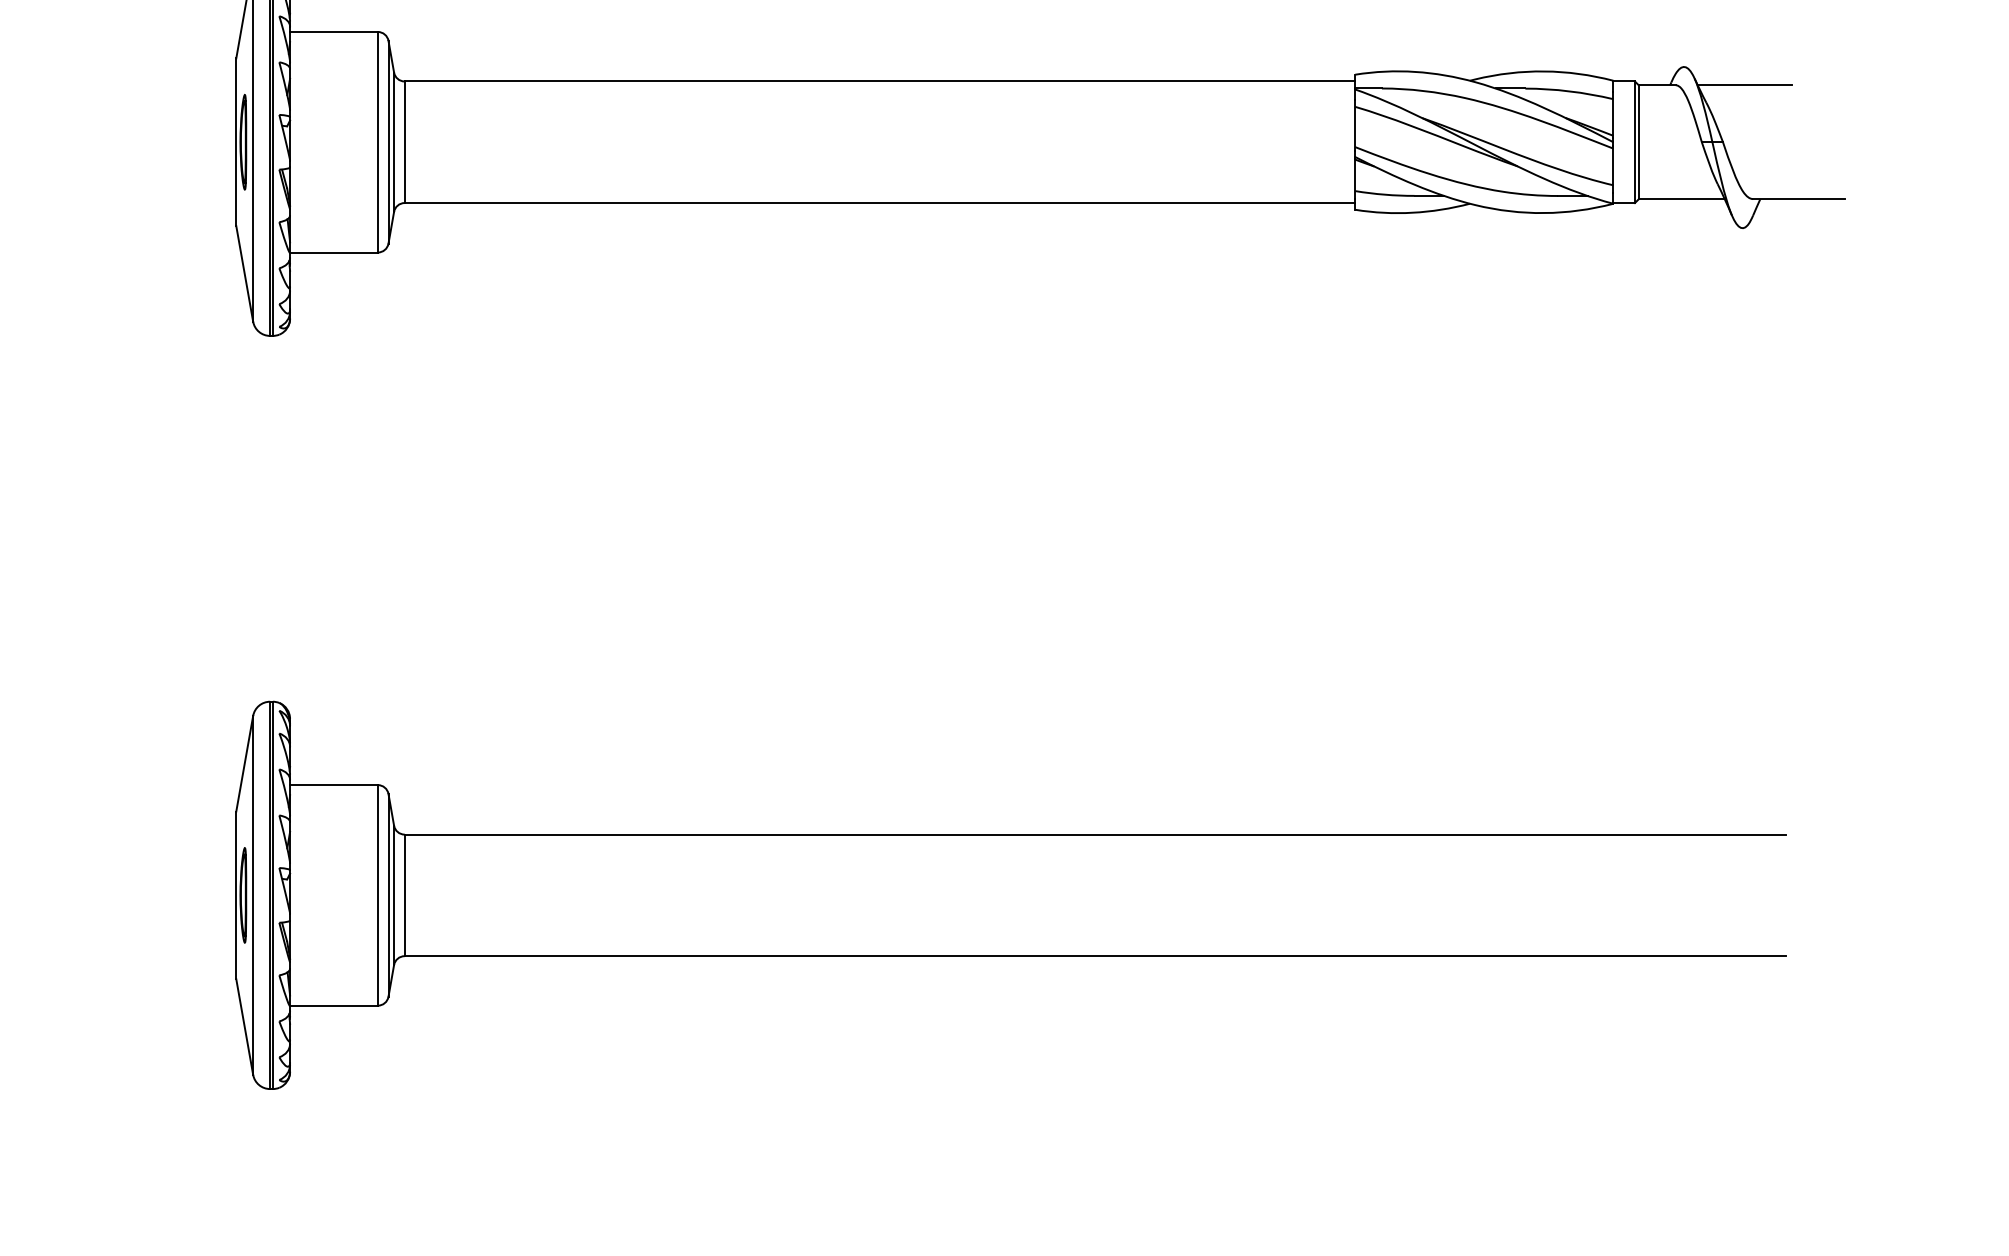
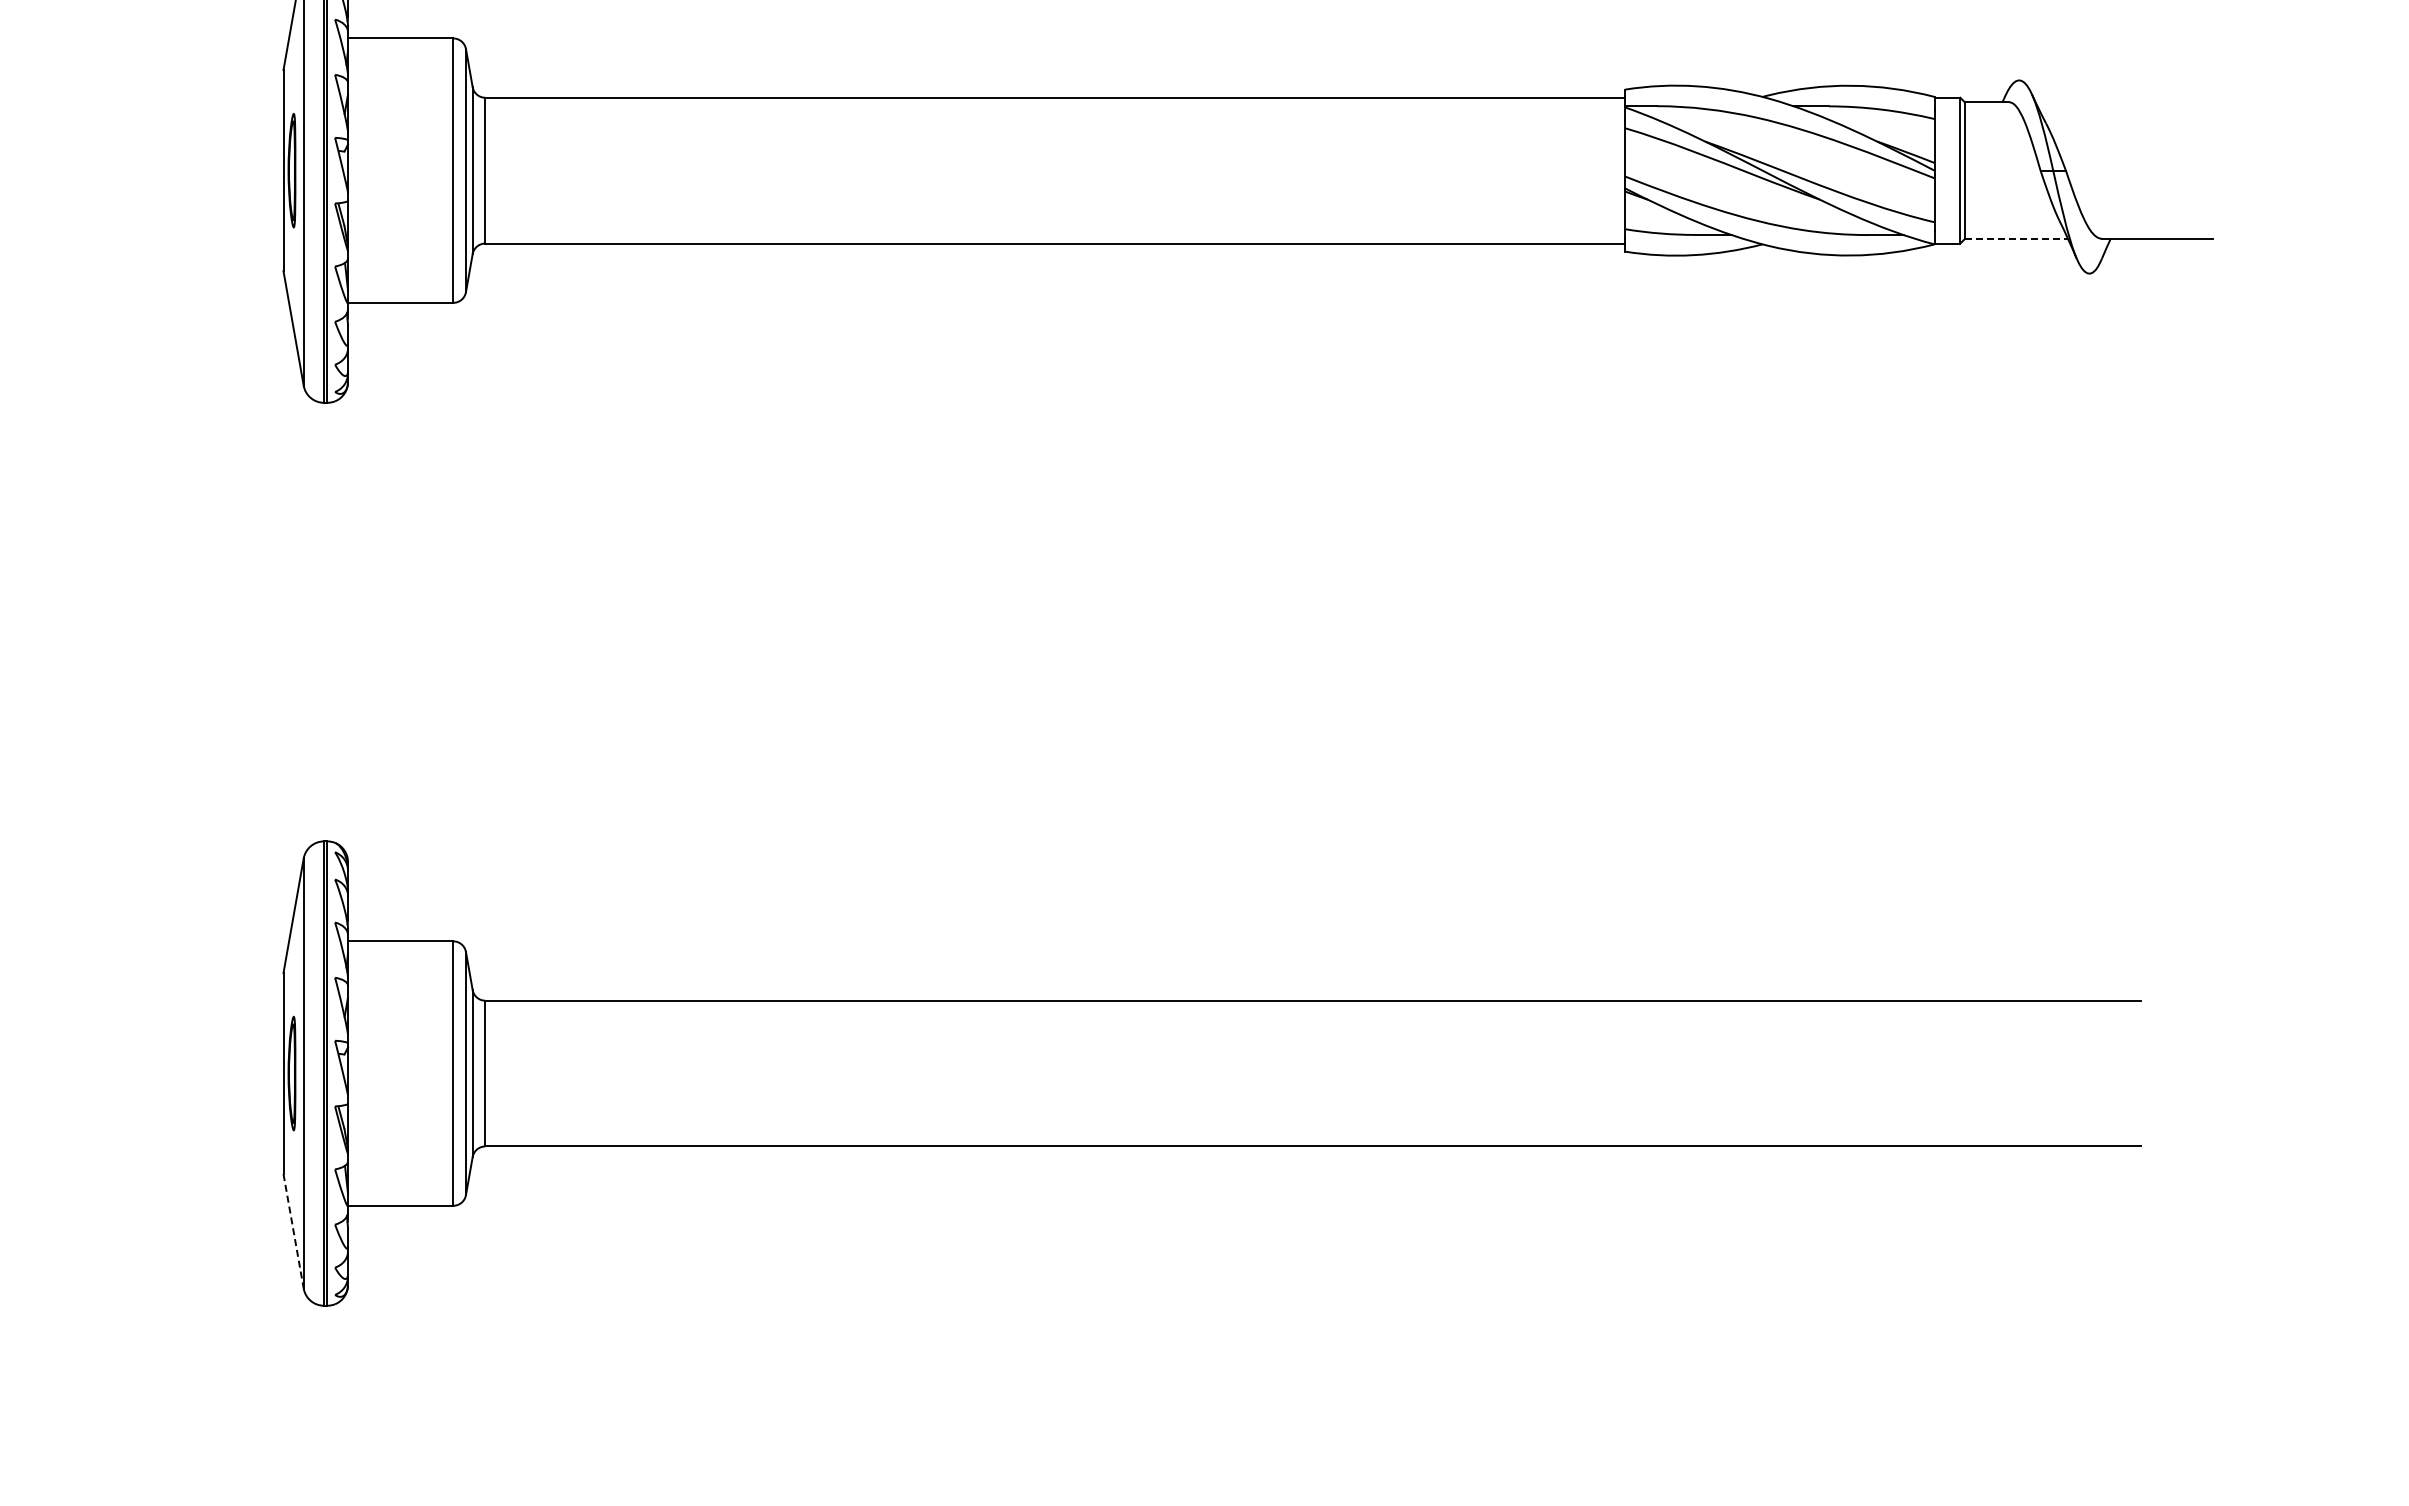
line: (1744, 85) -> (2091, 102), removed
line: (1681, 199) -> (2016, 239), solid -> dashed
line: (244, 1027) -> (293, 1231), solid -> dashed

